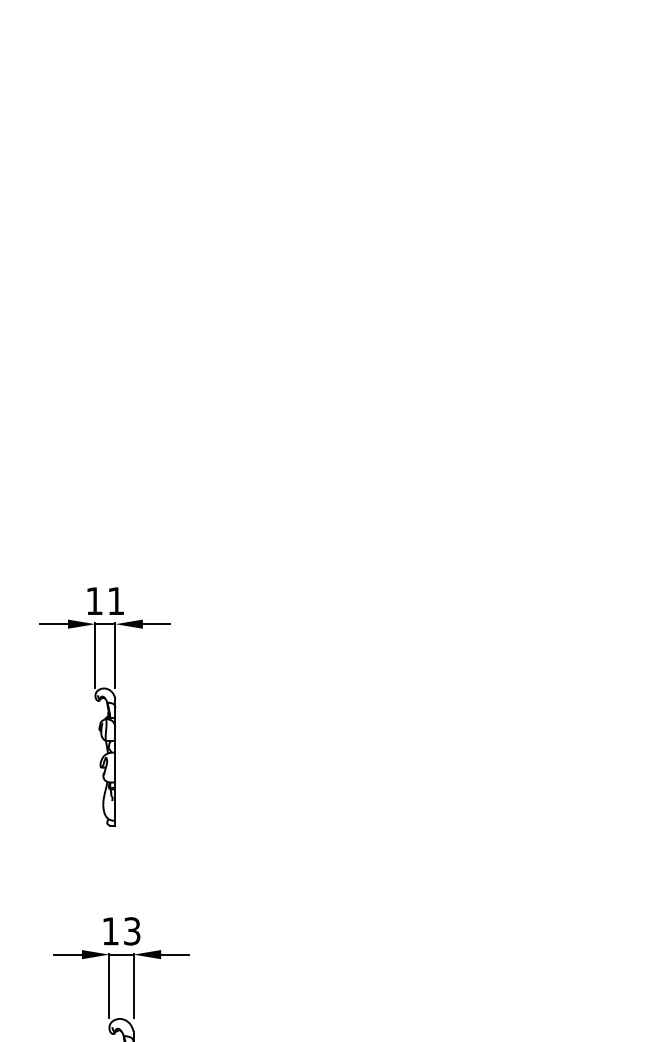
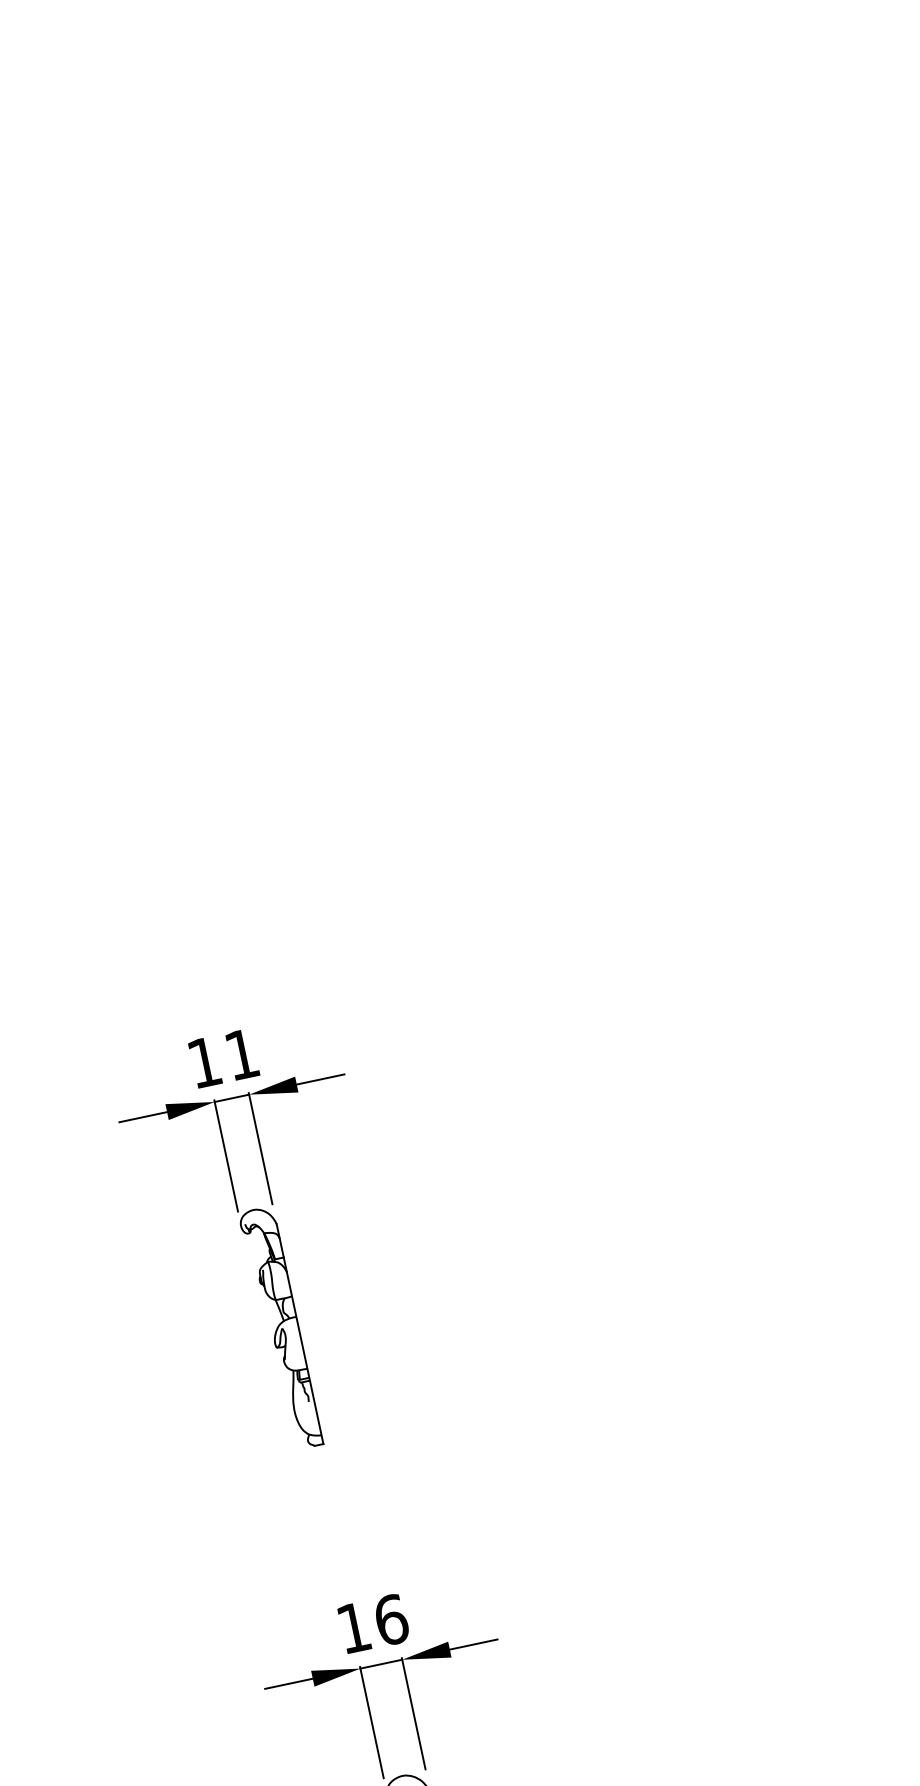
text: (132, 931) -> (391, 1620), 13 -> 16

